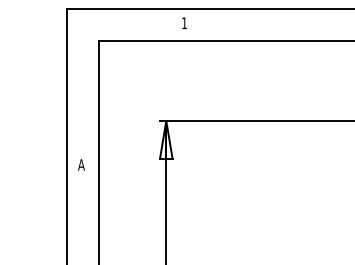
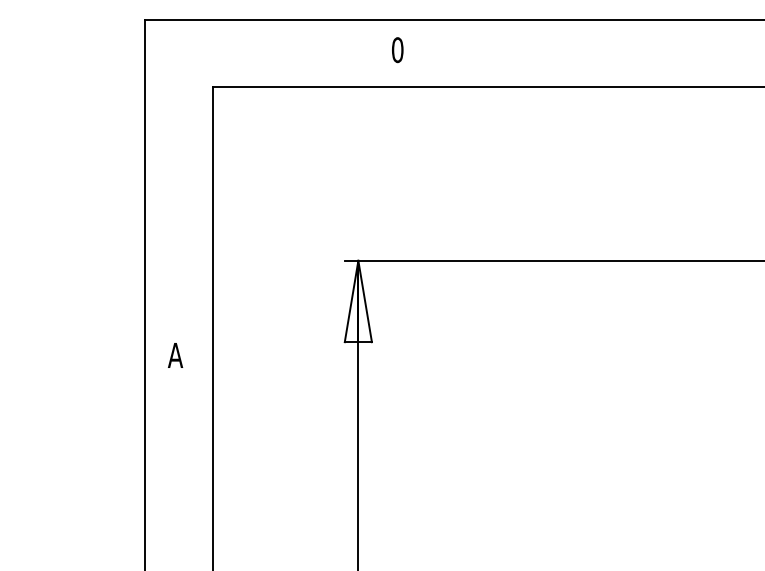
text: (184, 23) -> (397, 50), 1 -> 0

